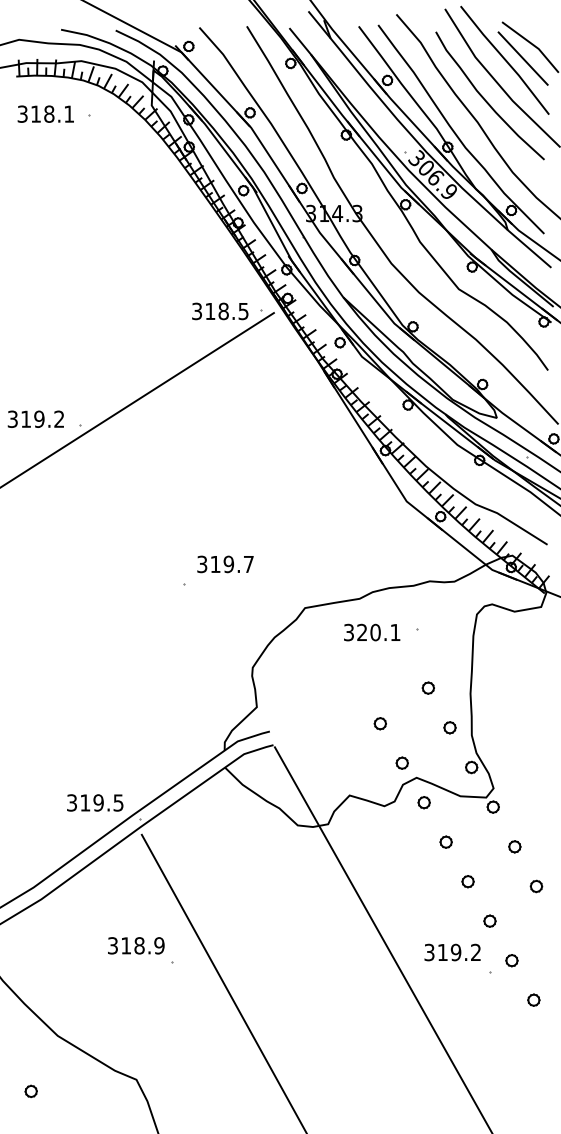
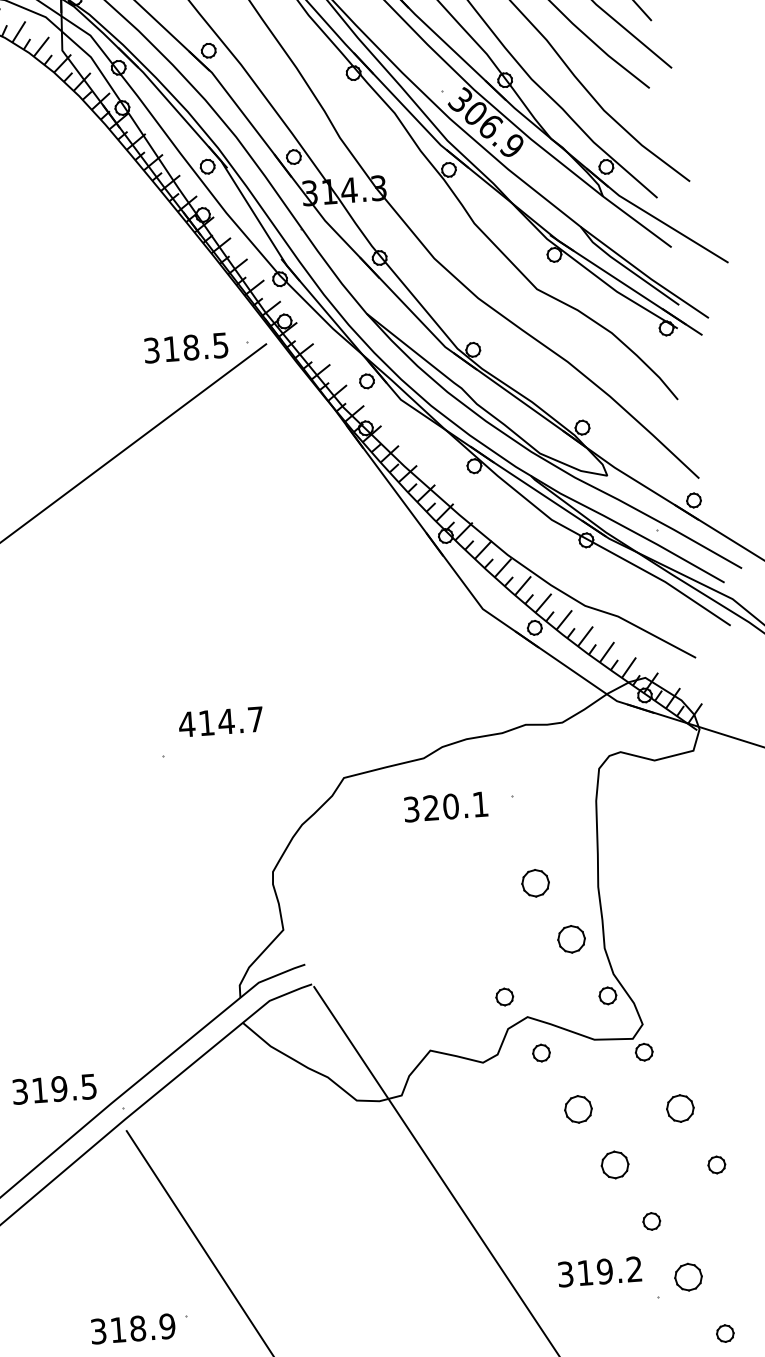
text: (215, 564) -> (206, 723), 319.7 -> 414.7
part: (427, 687) -> (533, 882), size x1.6
part: (379, 723) -> (466, 940), removed
part: (449, 727) -> (570, 939), size x1.6
part: (445, 841) -> (577, 1108), size x1.6
part: (514, 846) -> (679, 1108), size x1.6
part: (467, 881) -> (614, 1165), size x1.6
text: (136, 945) -> (133, 1328), moved
part: (511, 960) -> (687, 1277), size x1.6

